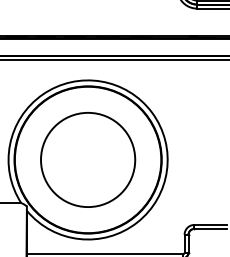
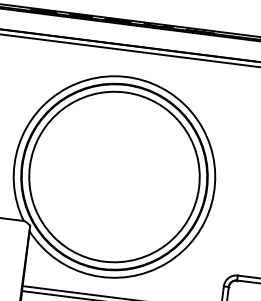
circle: (87, 159) -> (113, 176), size x1.43

